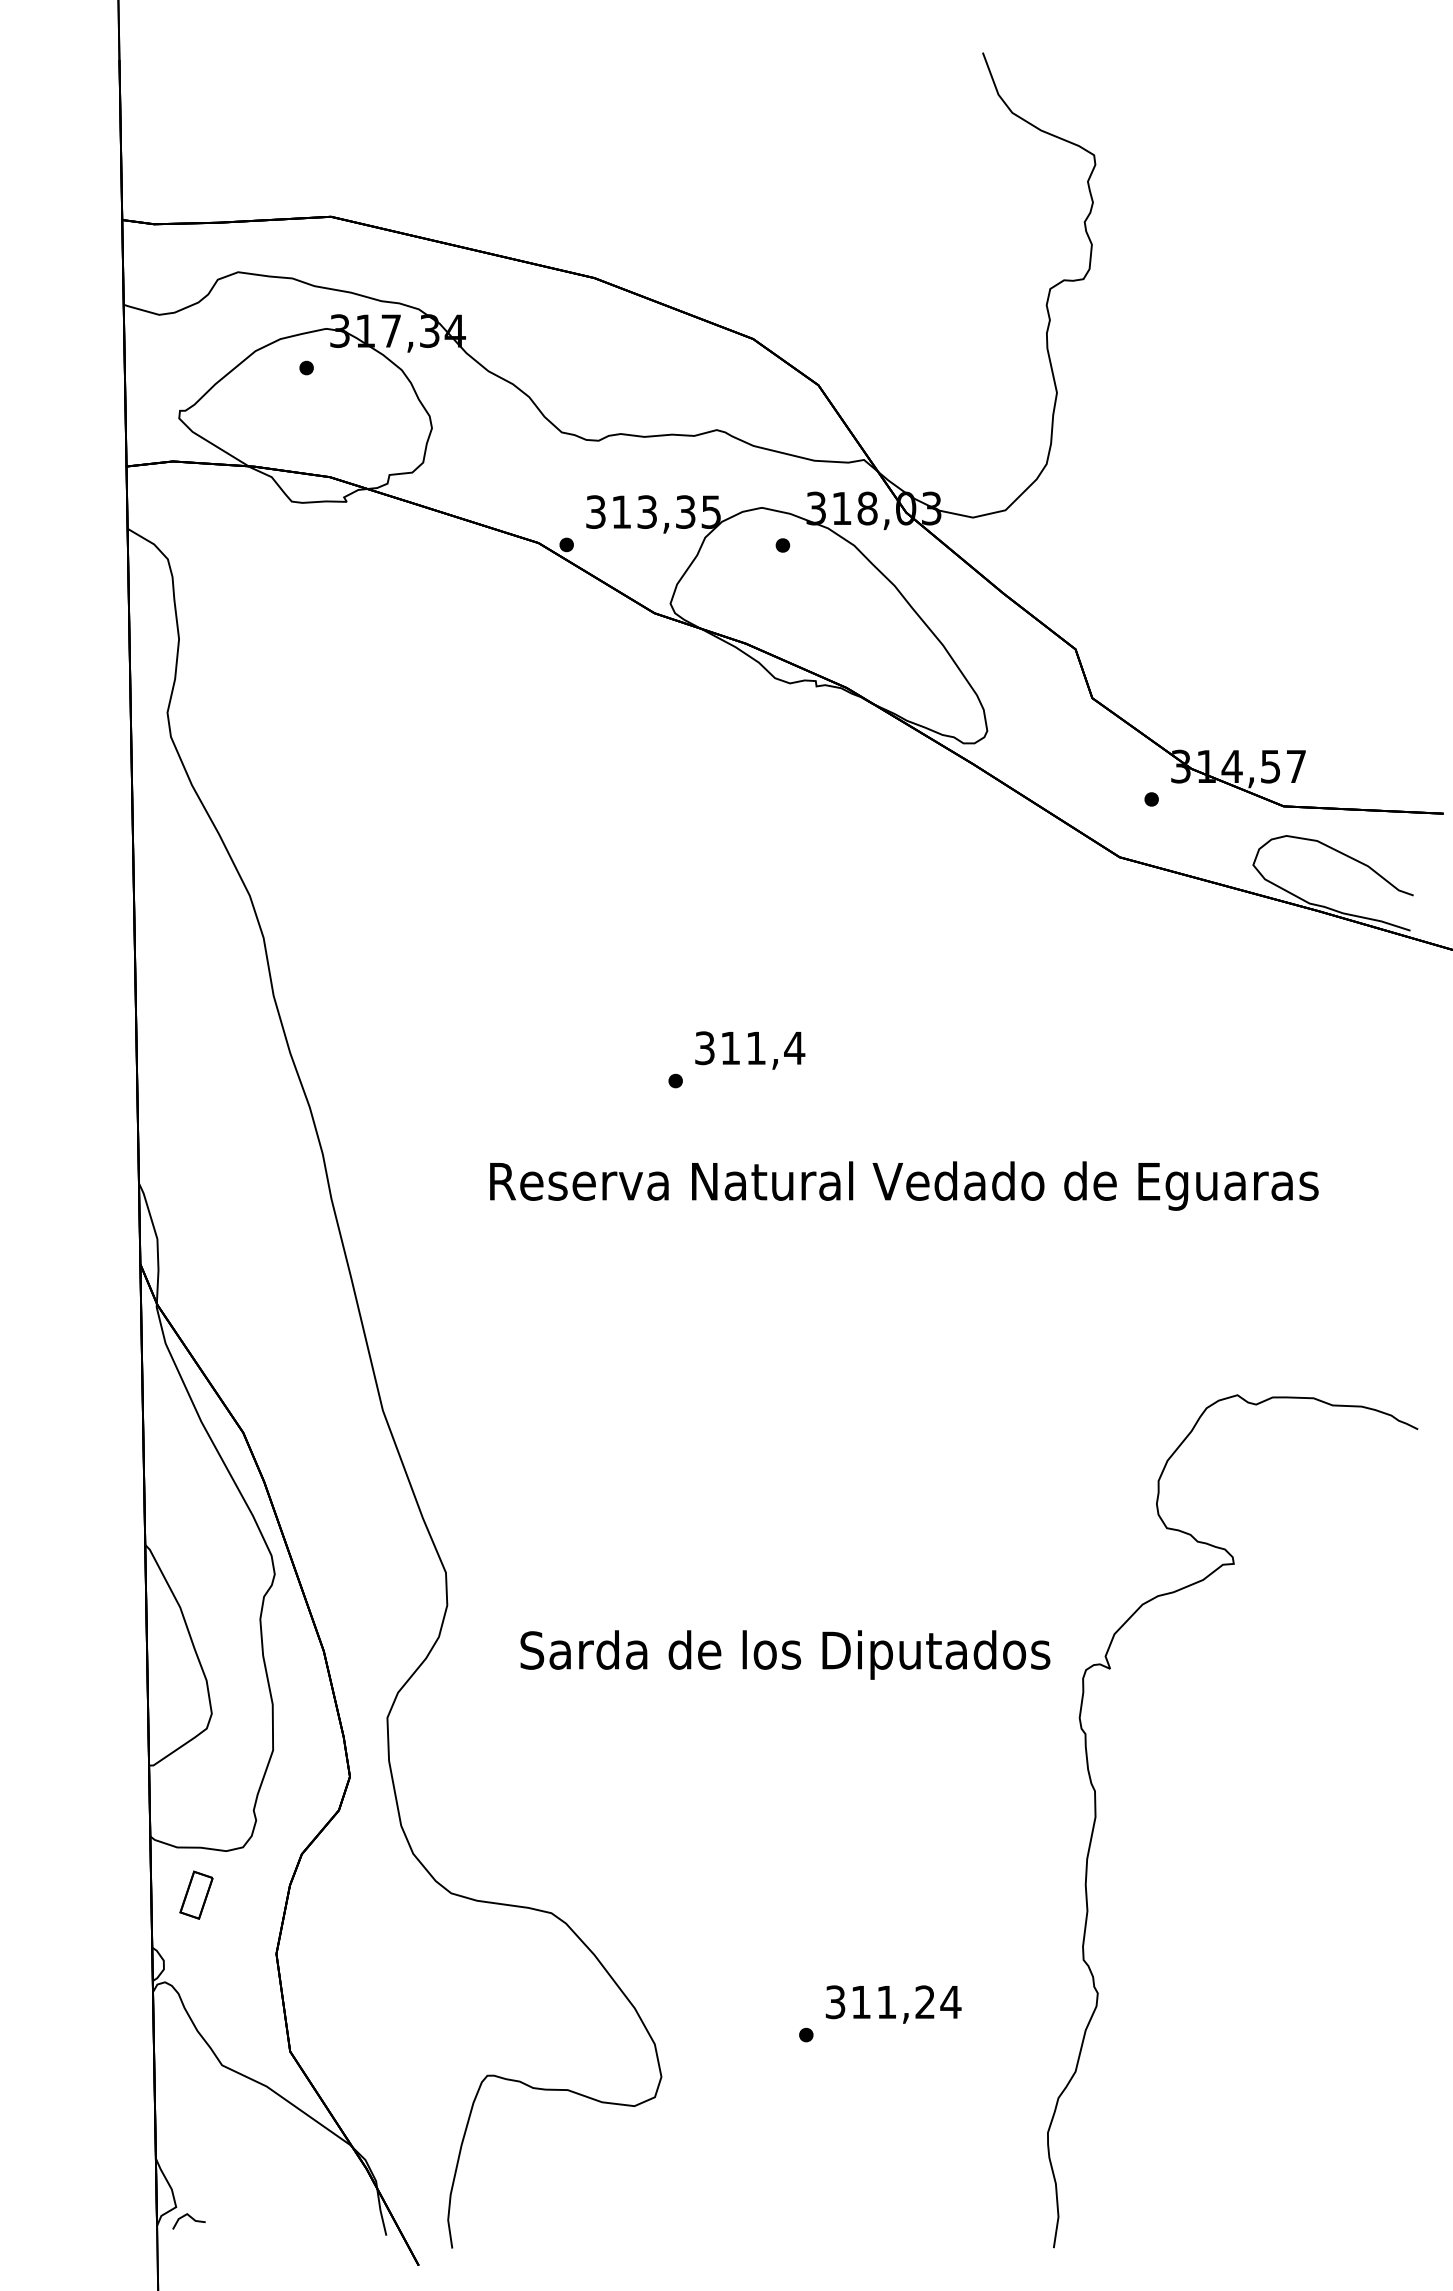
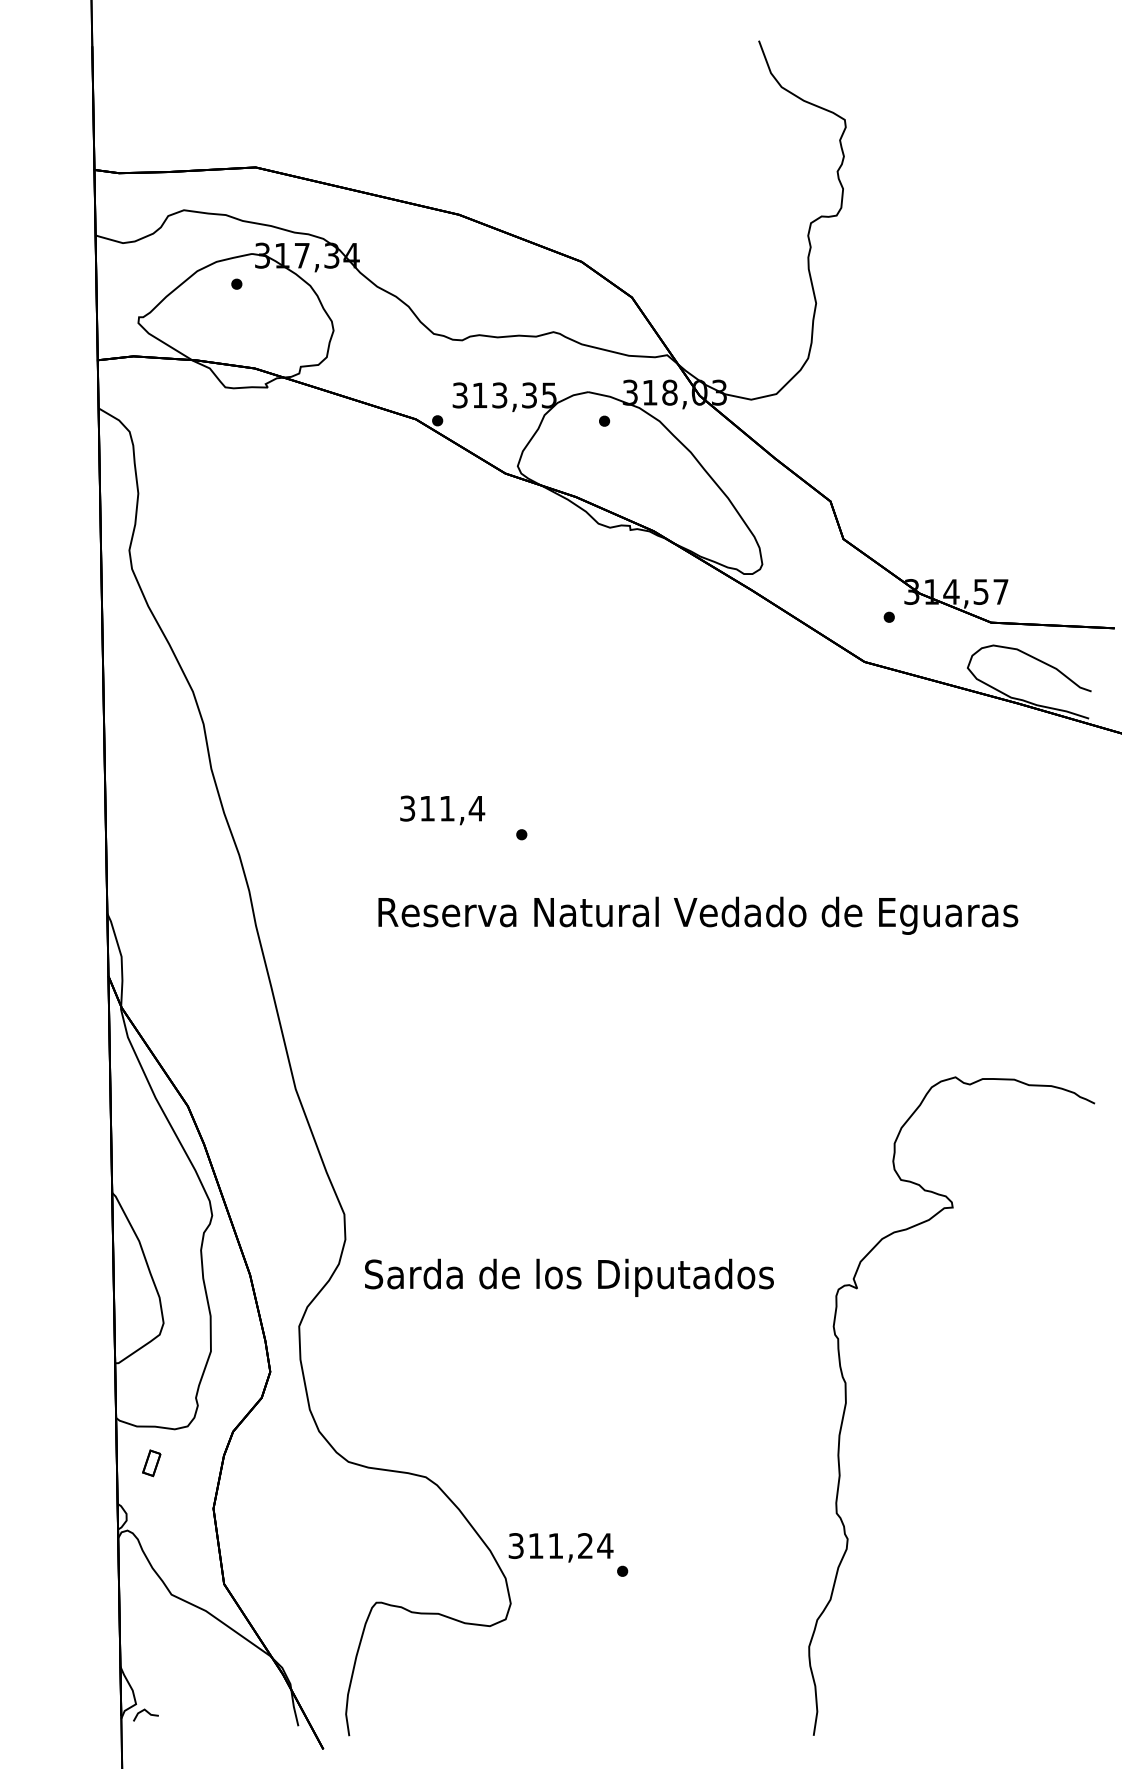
text: (750, 1050) -> (442, 810), moved
text: (785, 1654) -> (569, 1277), moved
part: (196, 1894) -> (151, 1462), size x0.7
text: (893, 2004) -> (561, 1547), moved

